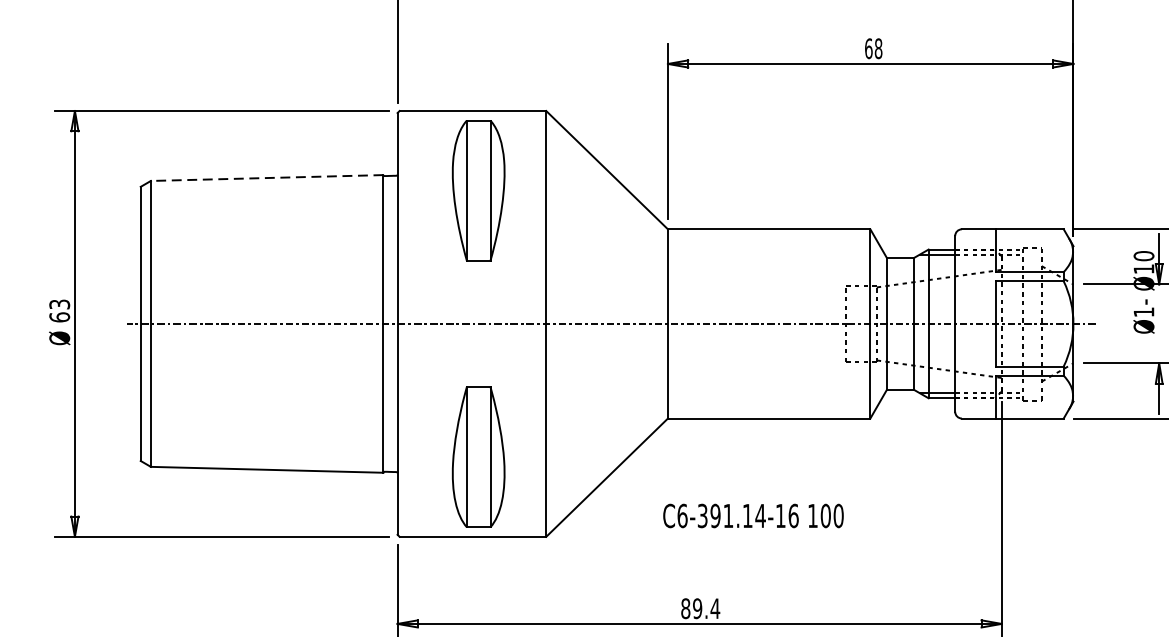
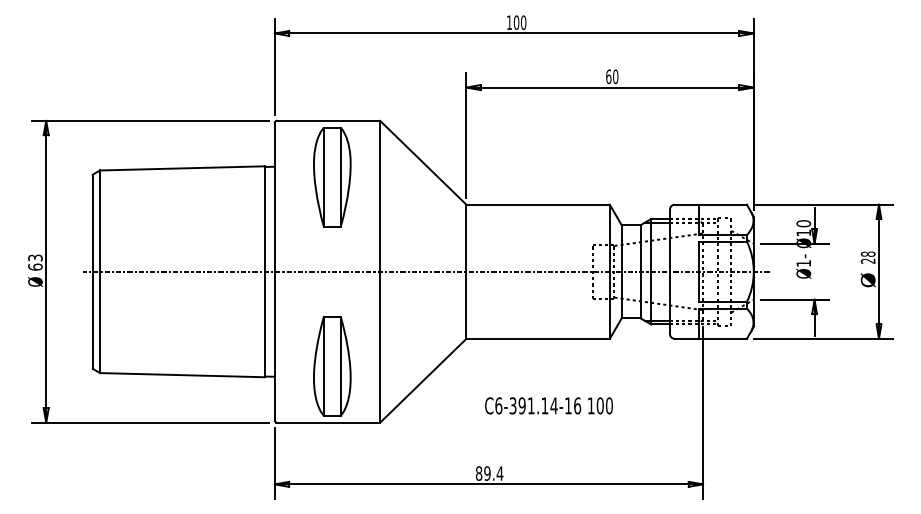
text: (878, 48) -> (615, 76), 68 -> 60
line: (265, 178) -> (181, 168), dashed -> solid
text: (752, 515) -> (548, 405), moved

